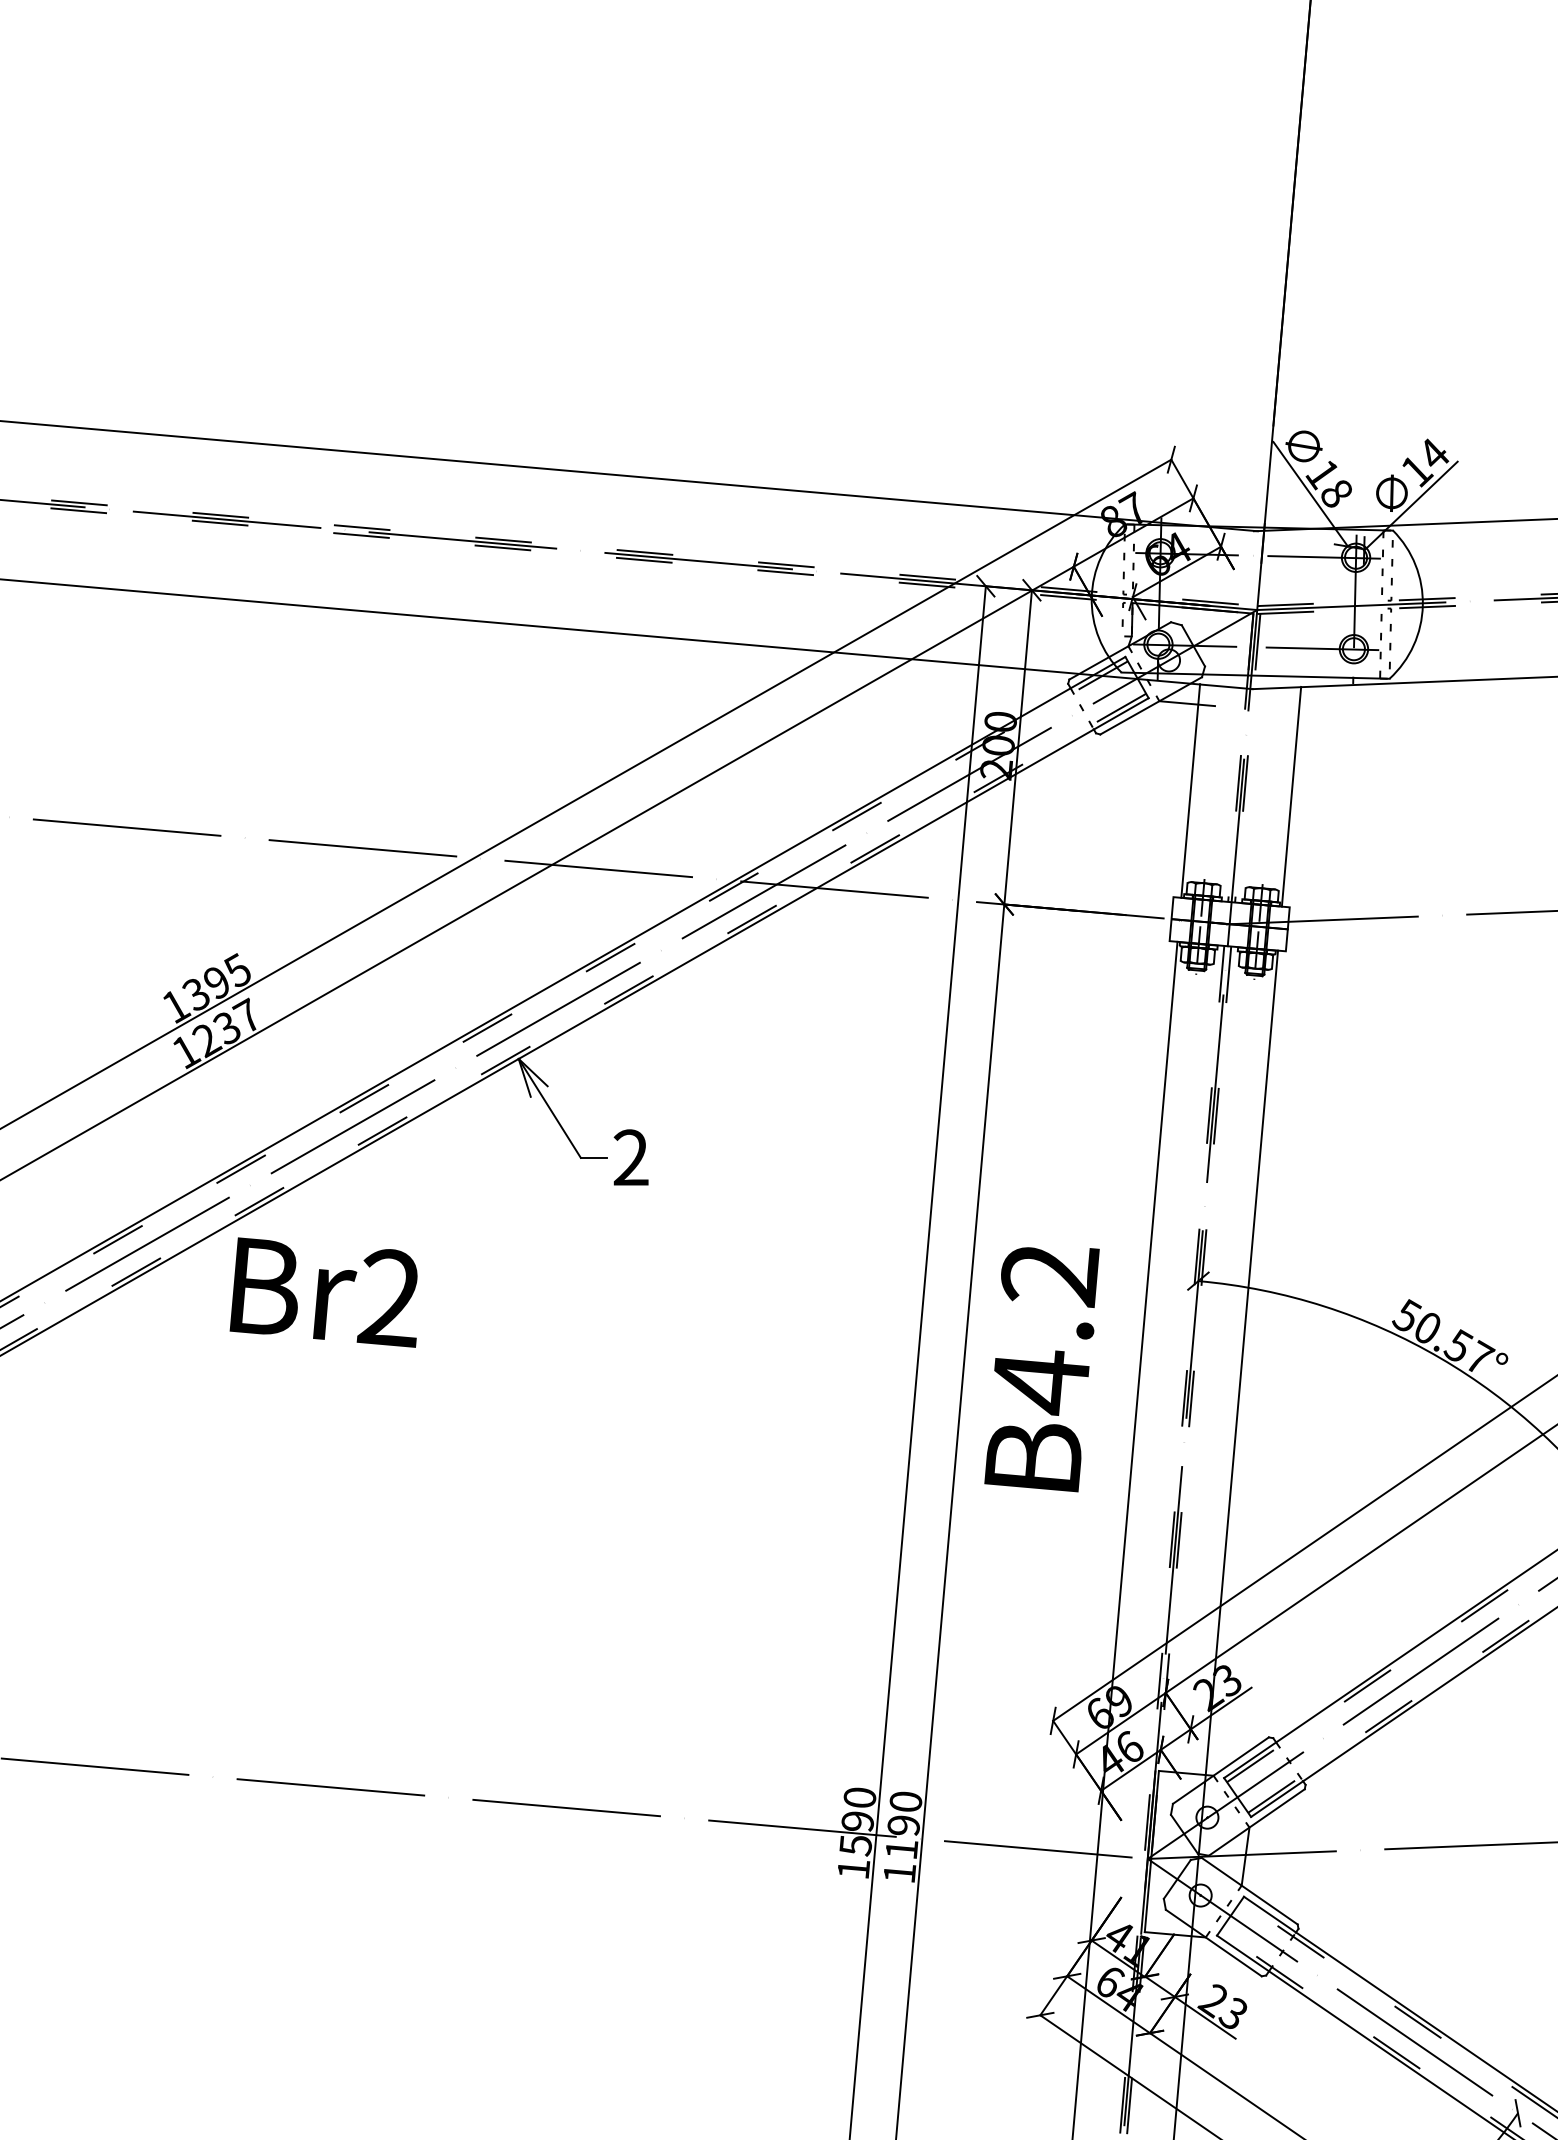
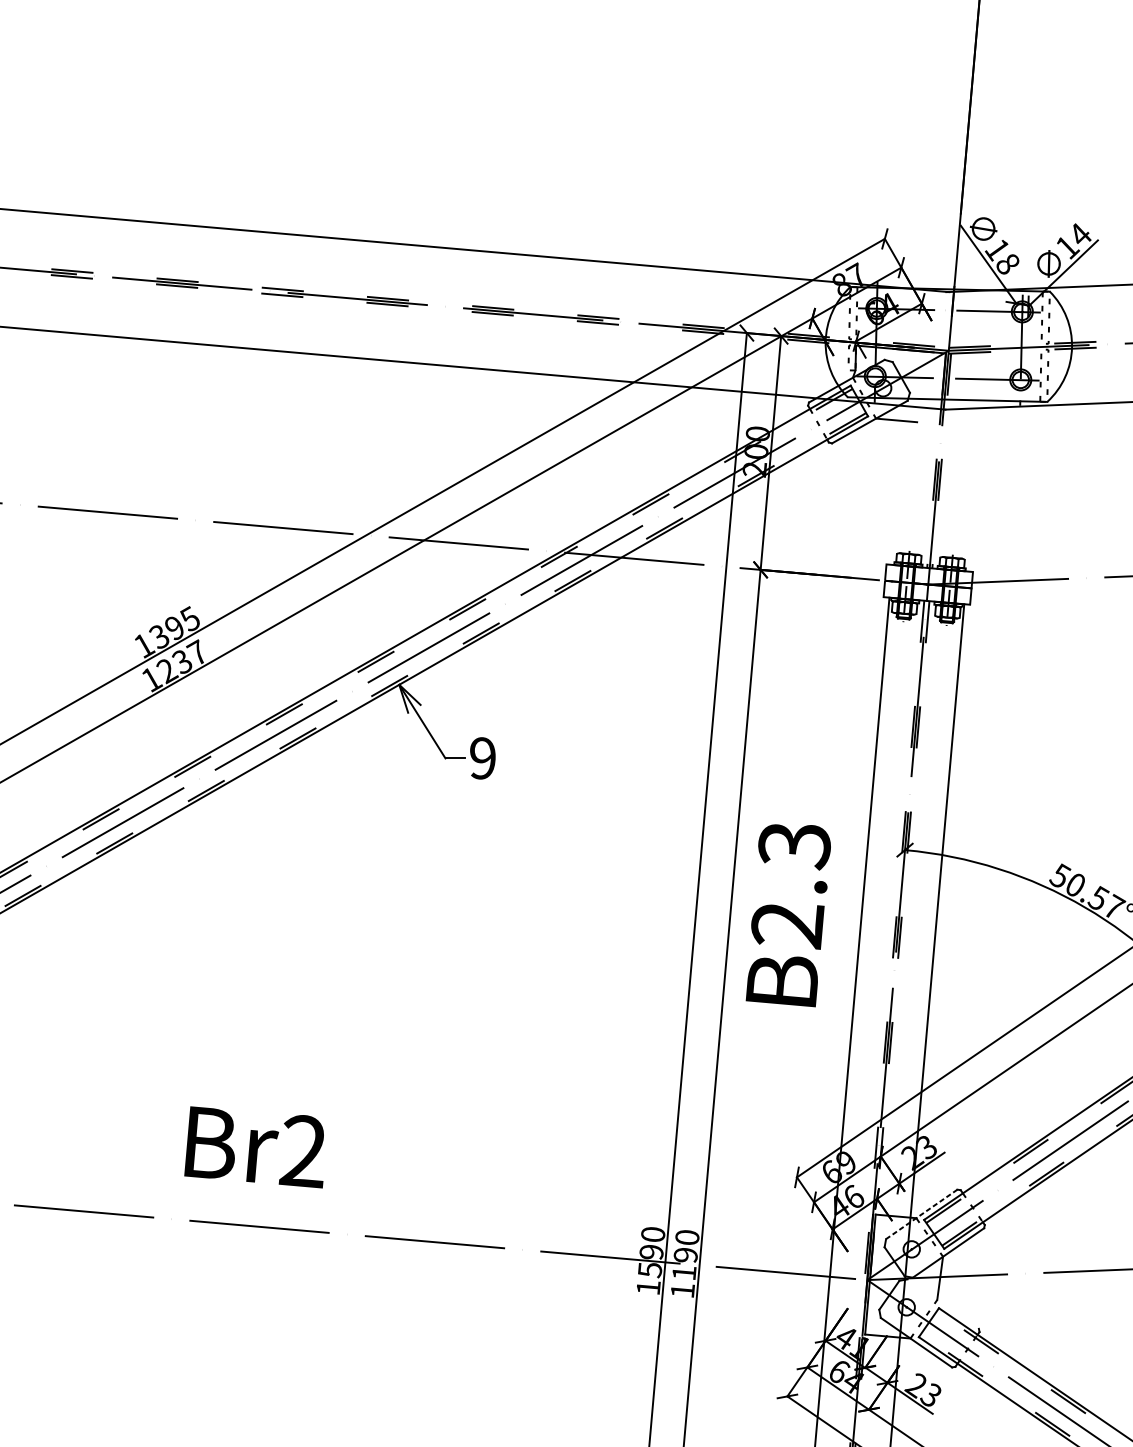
line: (1190, 790) -> (899, 485), removed
line: (1291, 796) -> (974, 489), removed
text: (630, 1157) -> (482, 758), 2 -> 9
text: (323, 1292) -> (254, 1147), moved
text: (1045, 1330) -> (791, 886), B4.2 -> B2.3
line: (1220, 1770) -> (921, 1214), solid -> dashed
line: (1249, 1890) -> (943, 1303), removed

